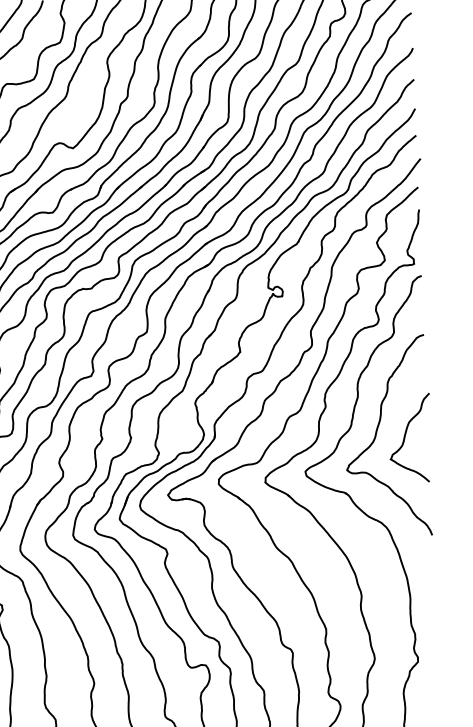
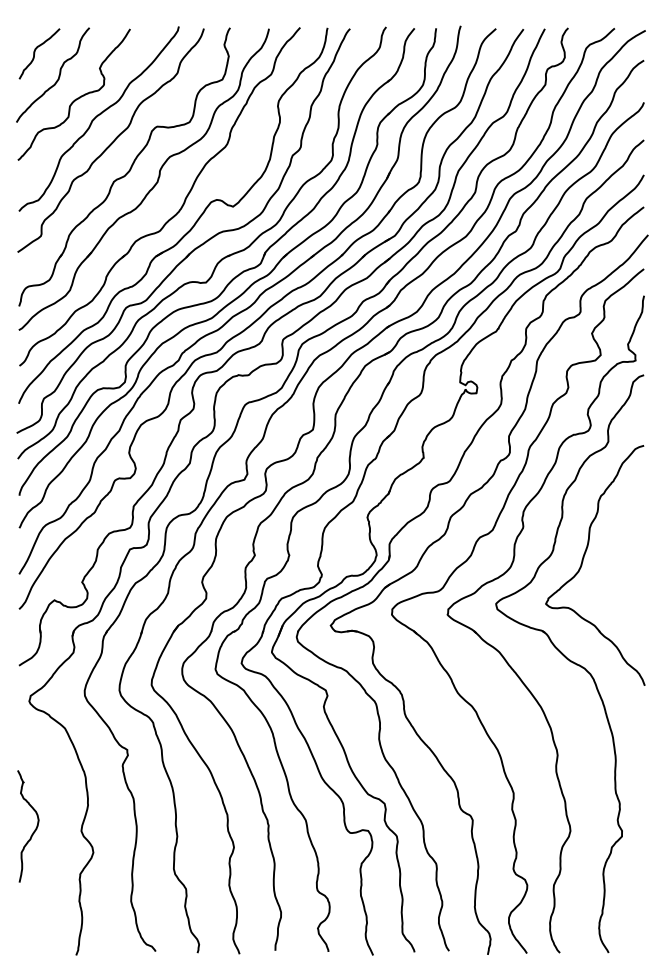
curve: (405, 437) -> (617, 567), removed

